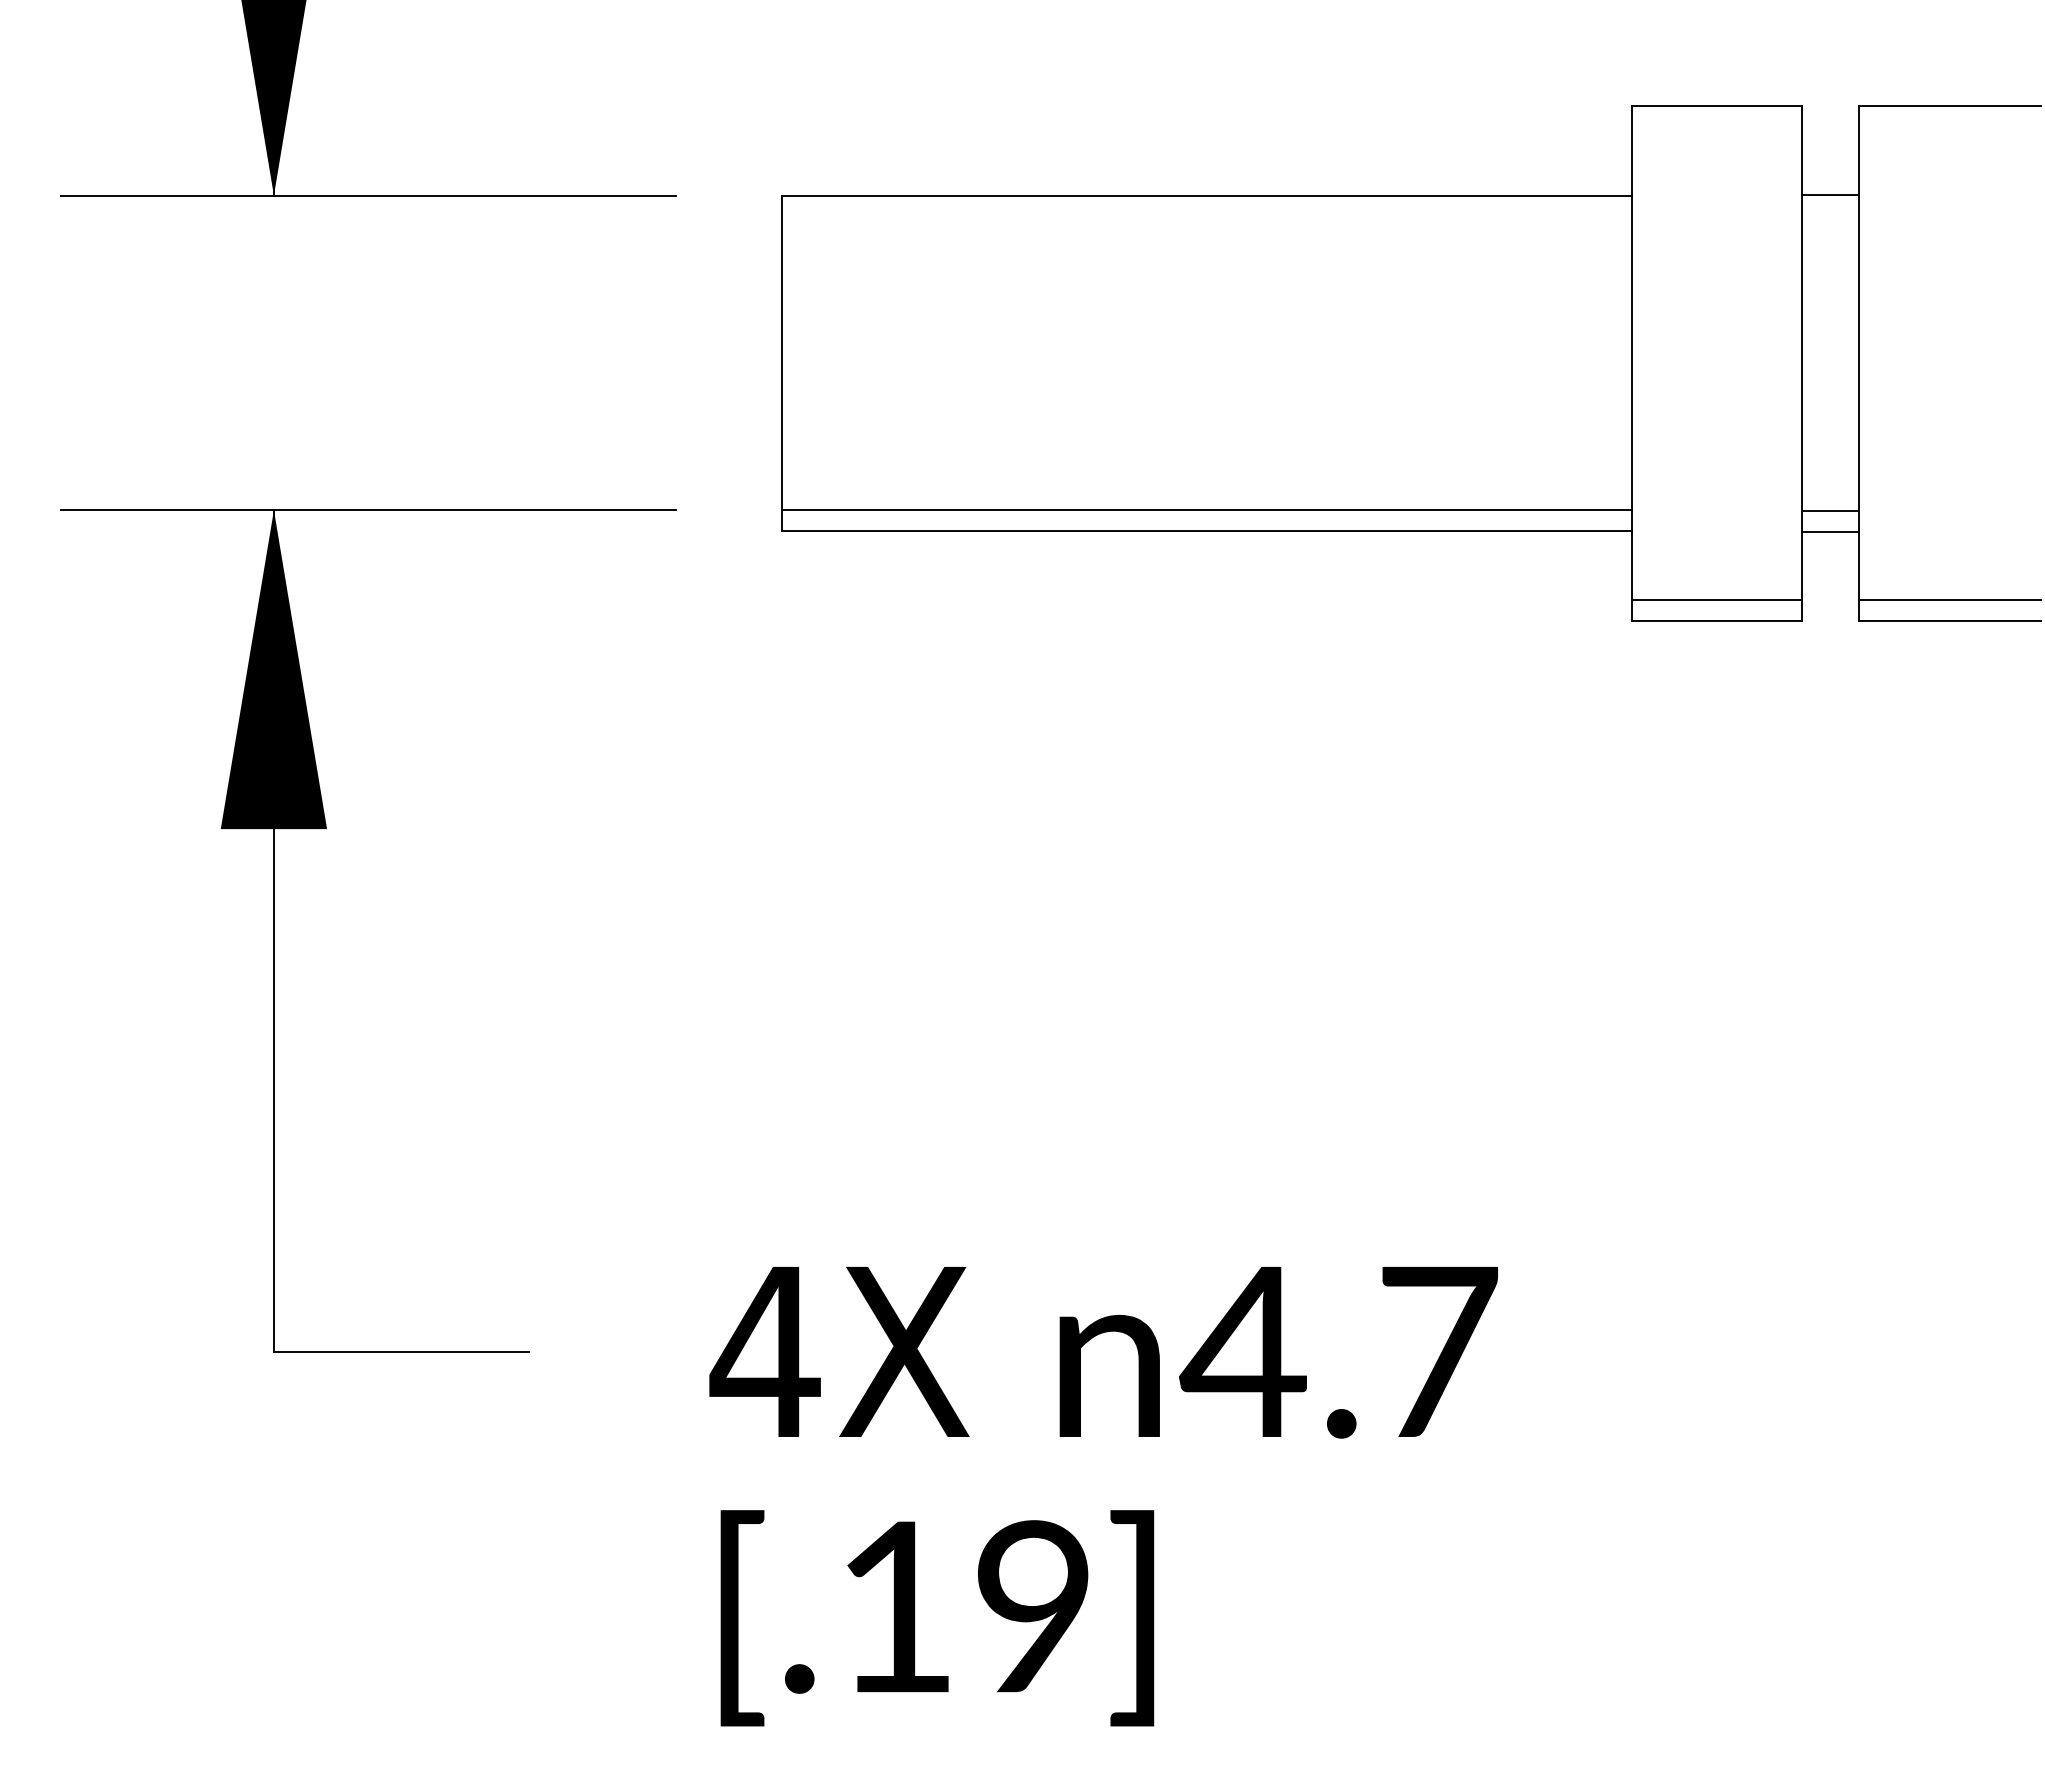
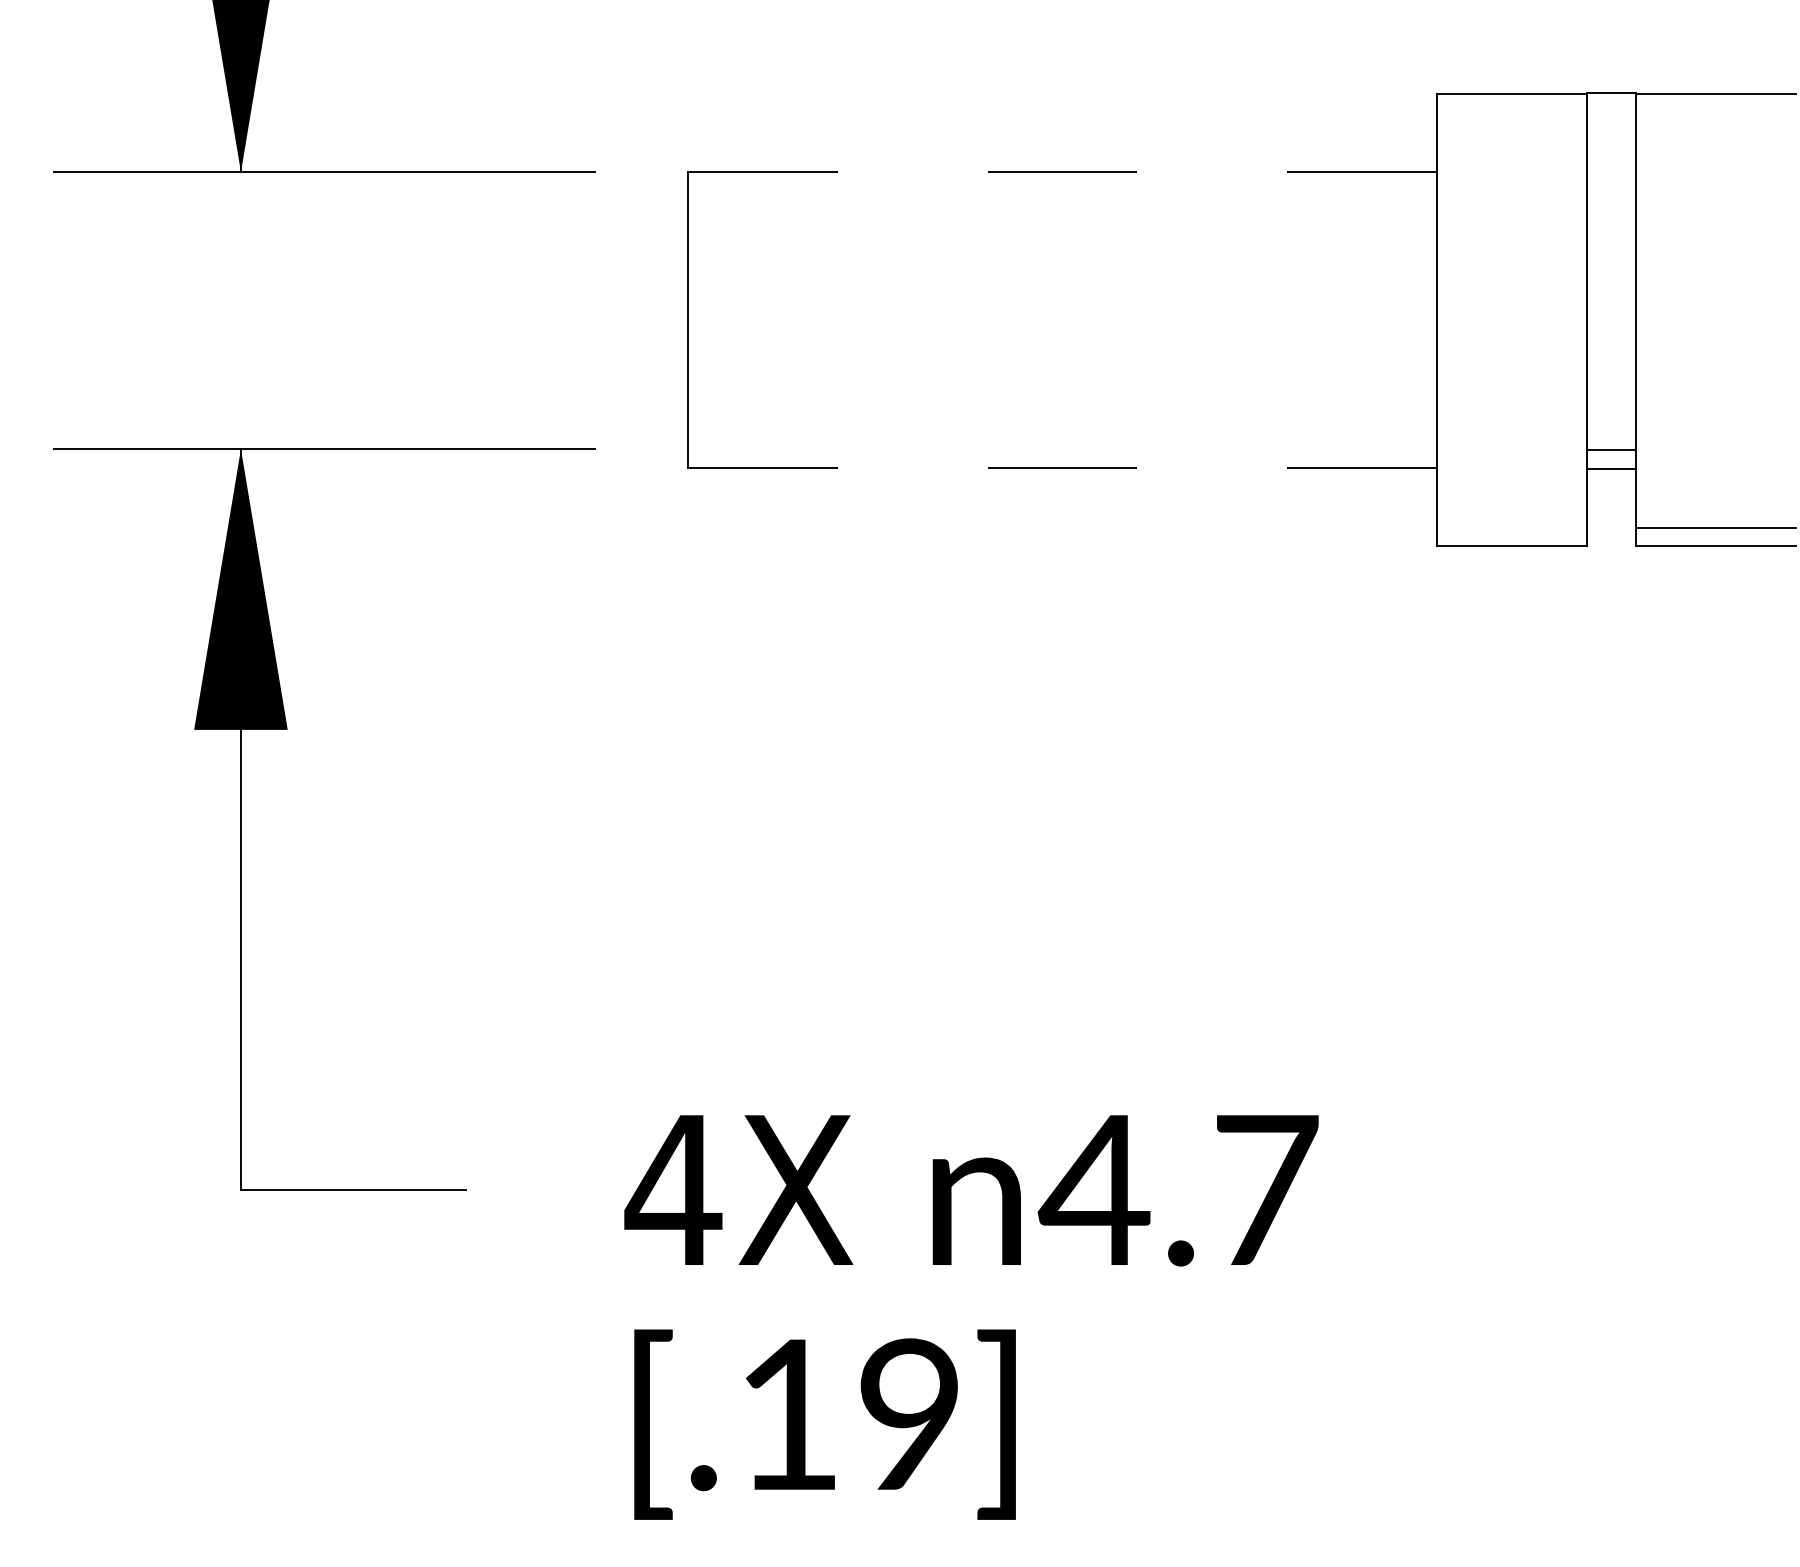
line: (1830, 194) -> (1611, 92), moved
line: (1206, 195) -> (1061, 172), solid -> dashed
line: (1206, 510) -> (1061, 449), removed
line: (1206, 531) -> (1061, 467), solid -> dashed
line: (1717, 599) -> (1511, 527), removed

